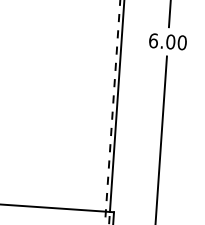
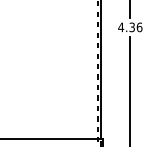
text: (168, 41) -> (130, 27), 6.00 -> 4.36

